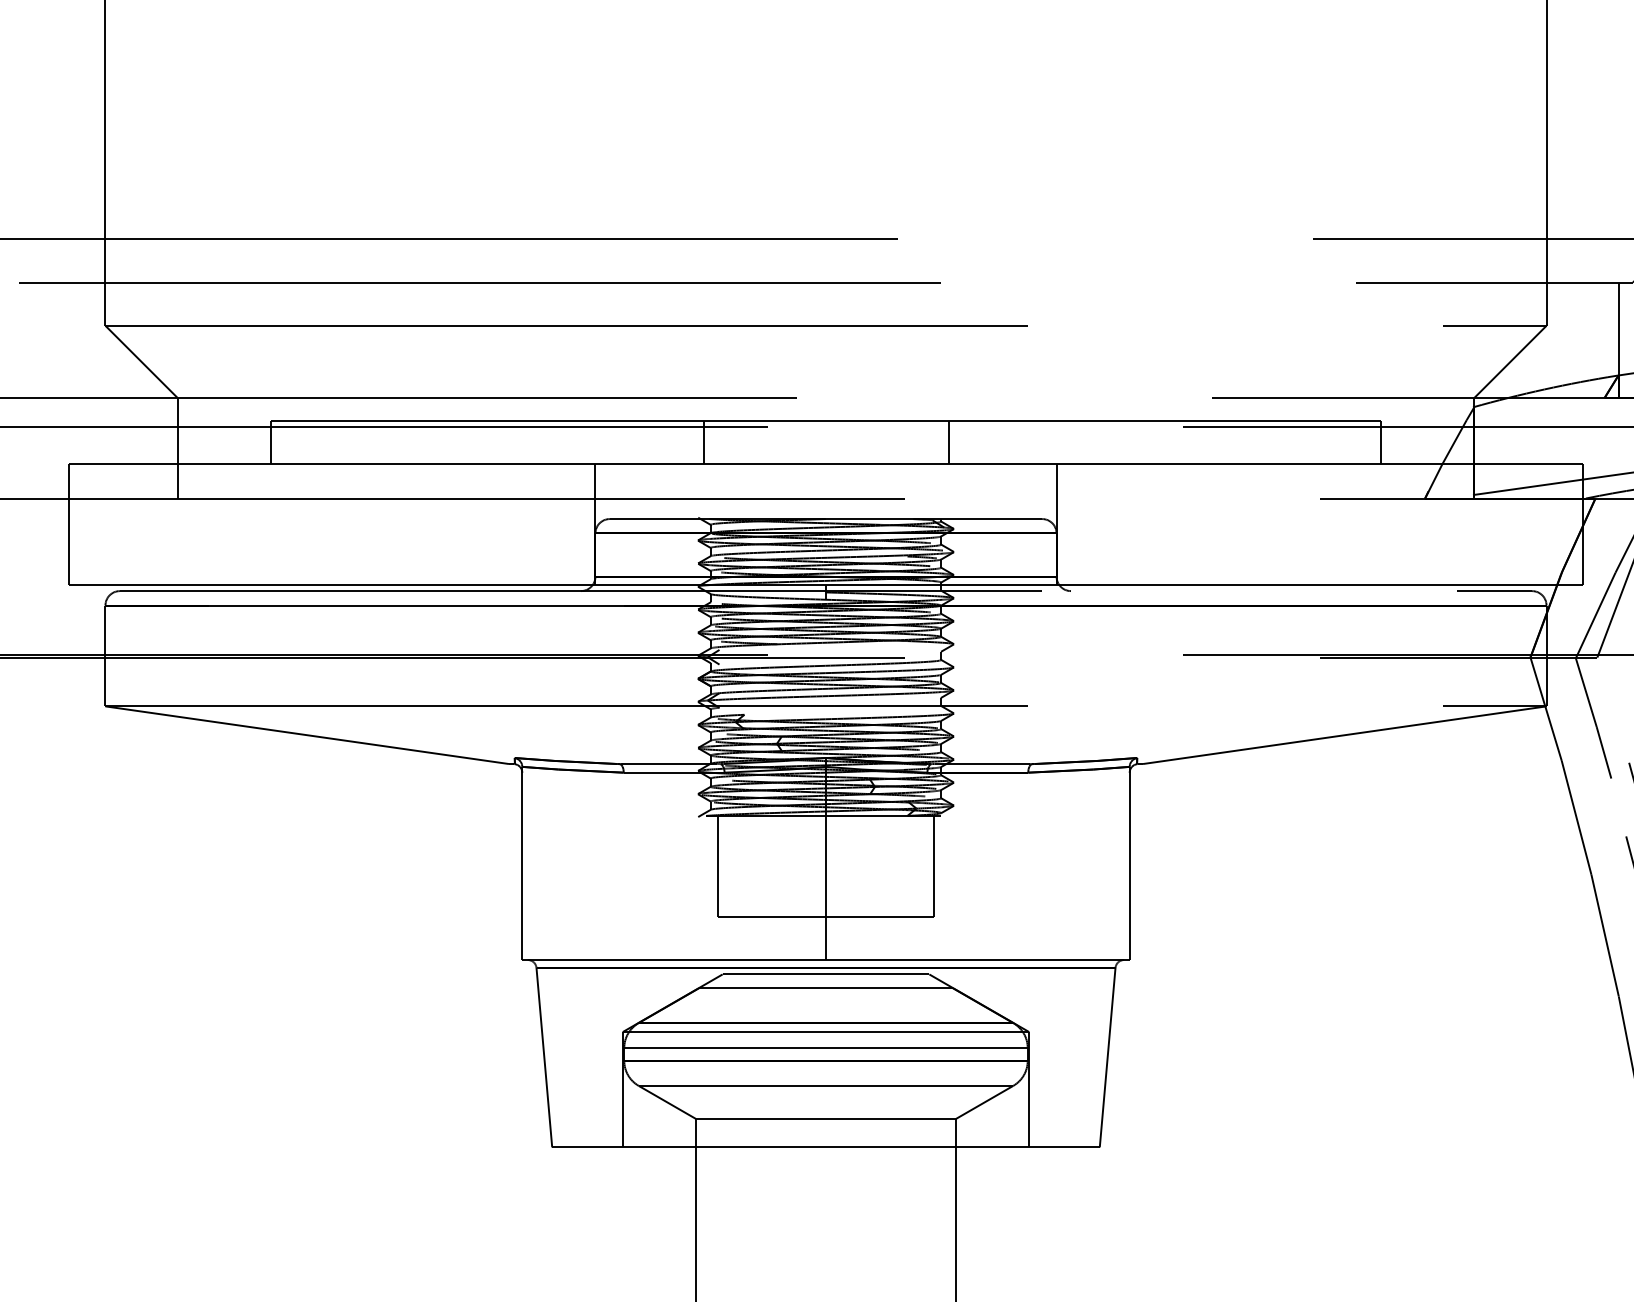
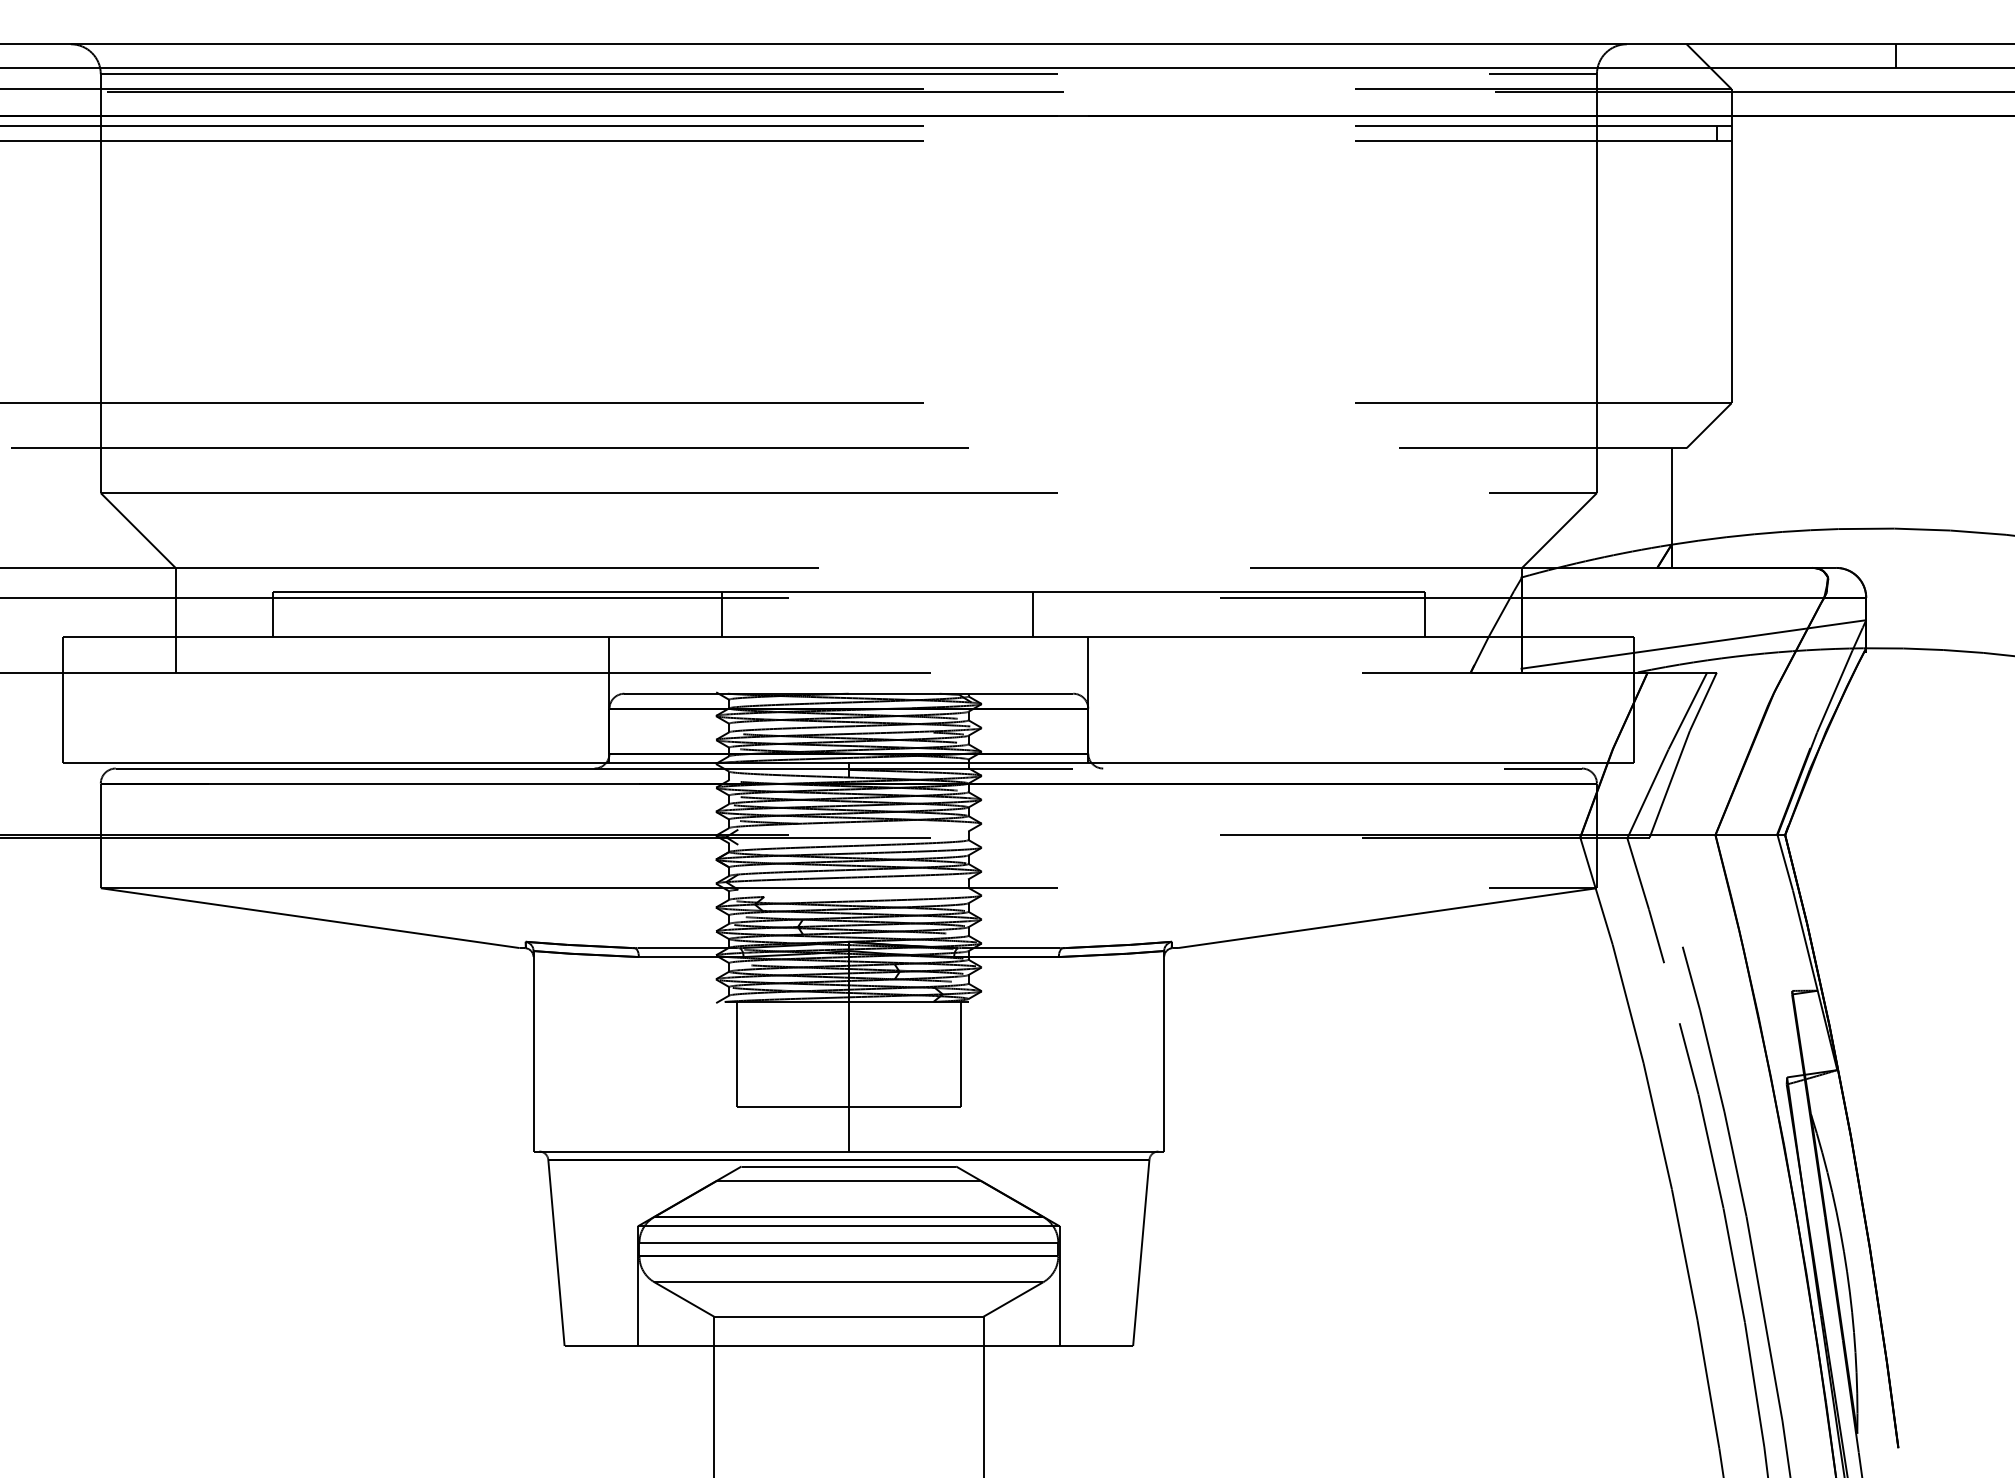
line: (948, 442) -> (1033, 614), moved

